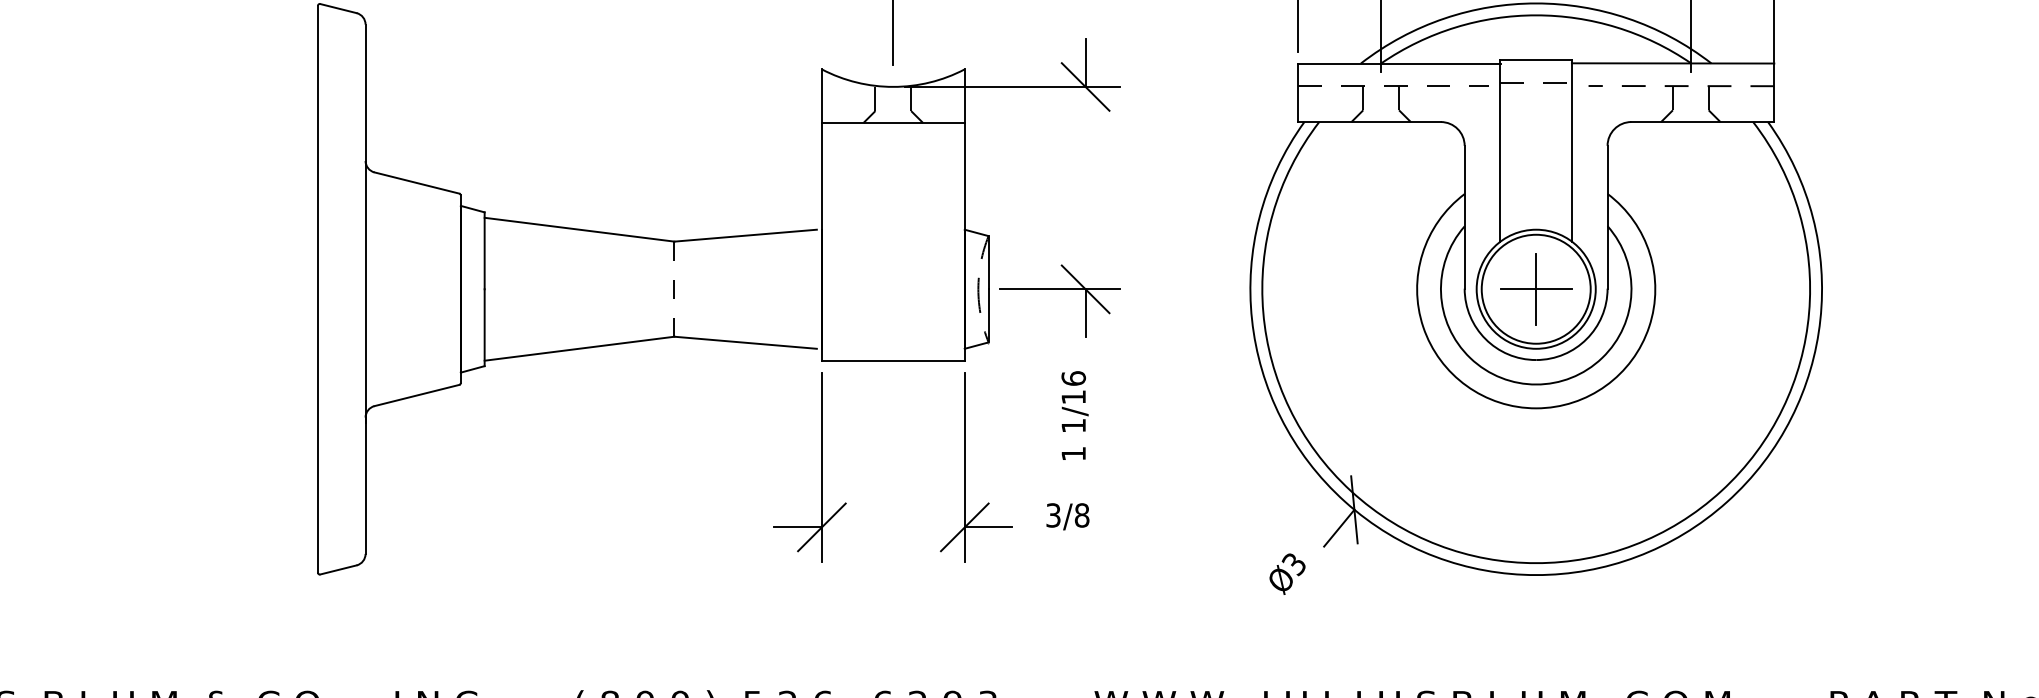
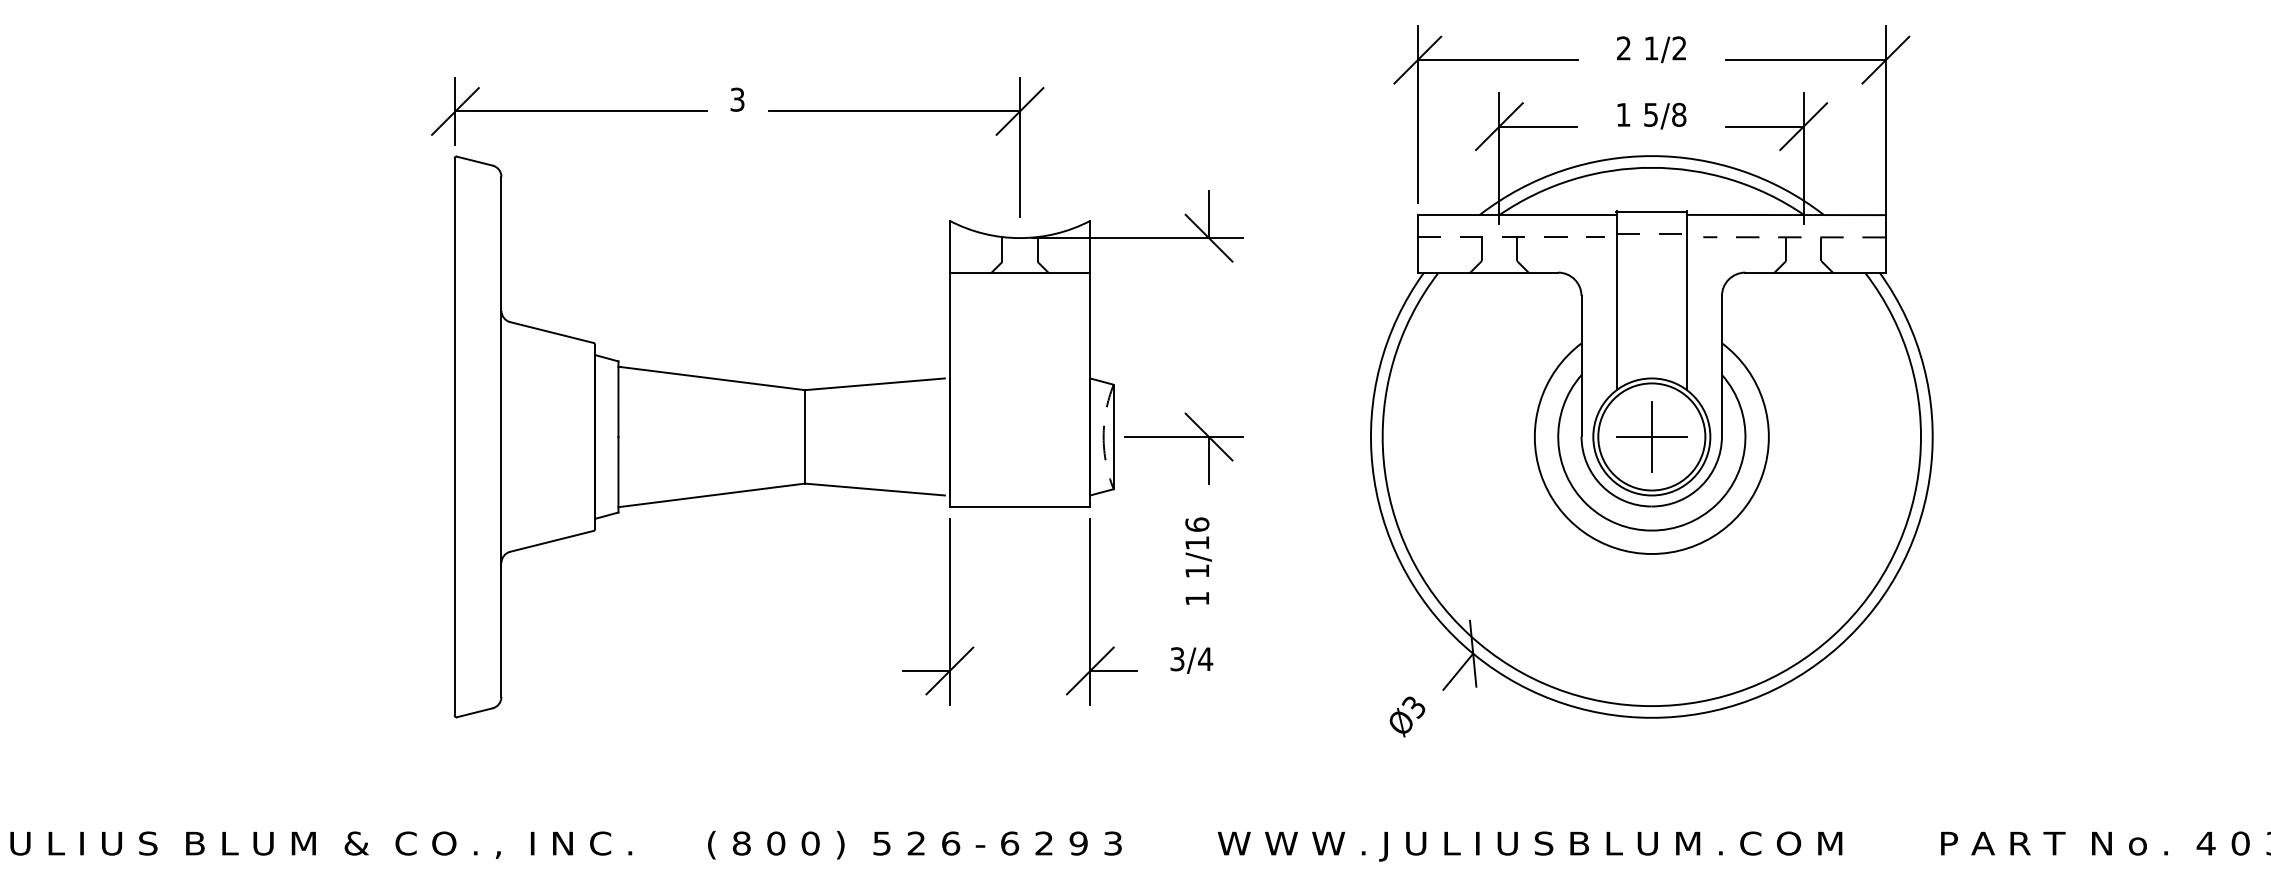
line: (673, 288) -> (804, 436), dashed -> solid
text: (1082, 515) -> (1205, 659), 3/8 -> 3/4

